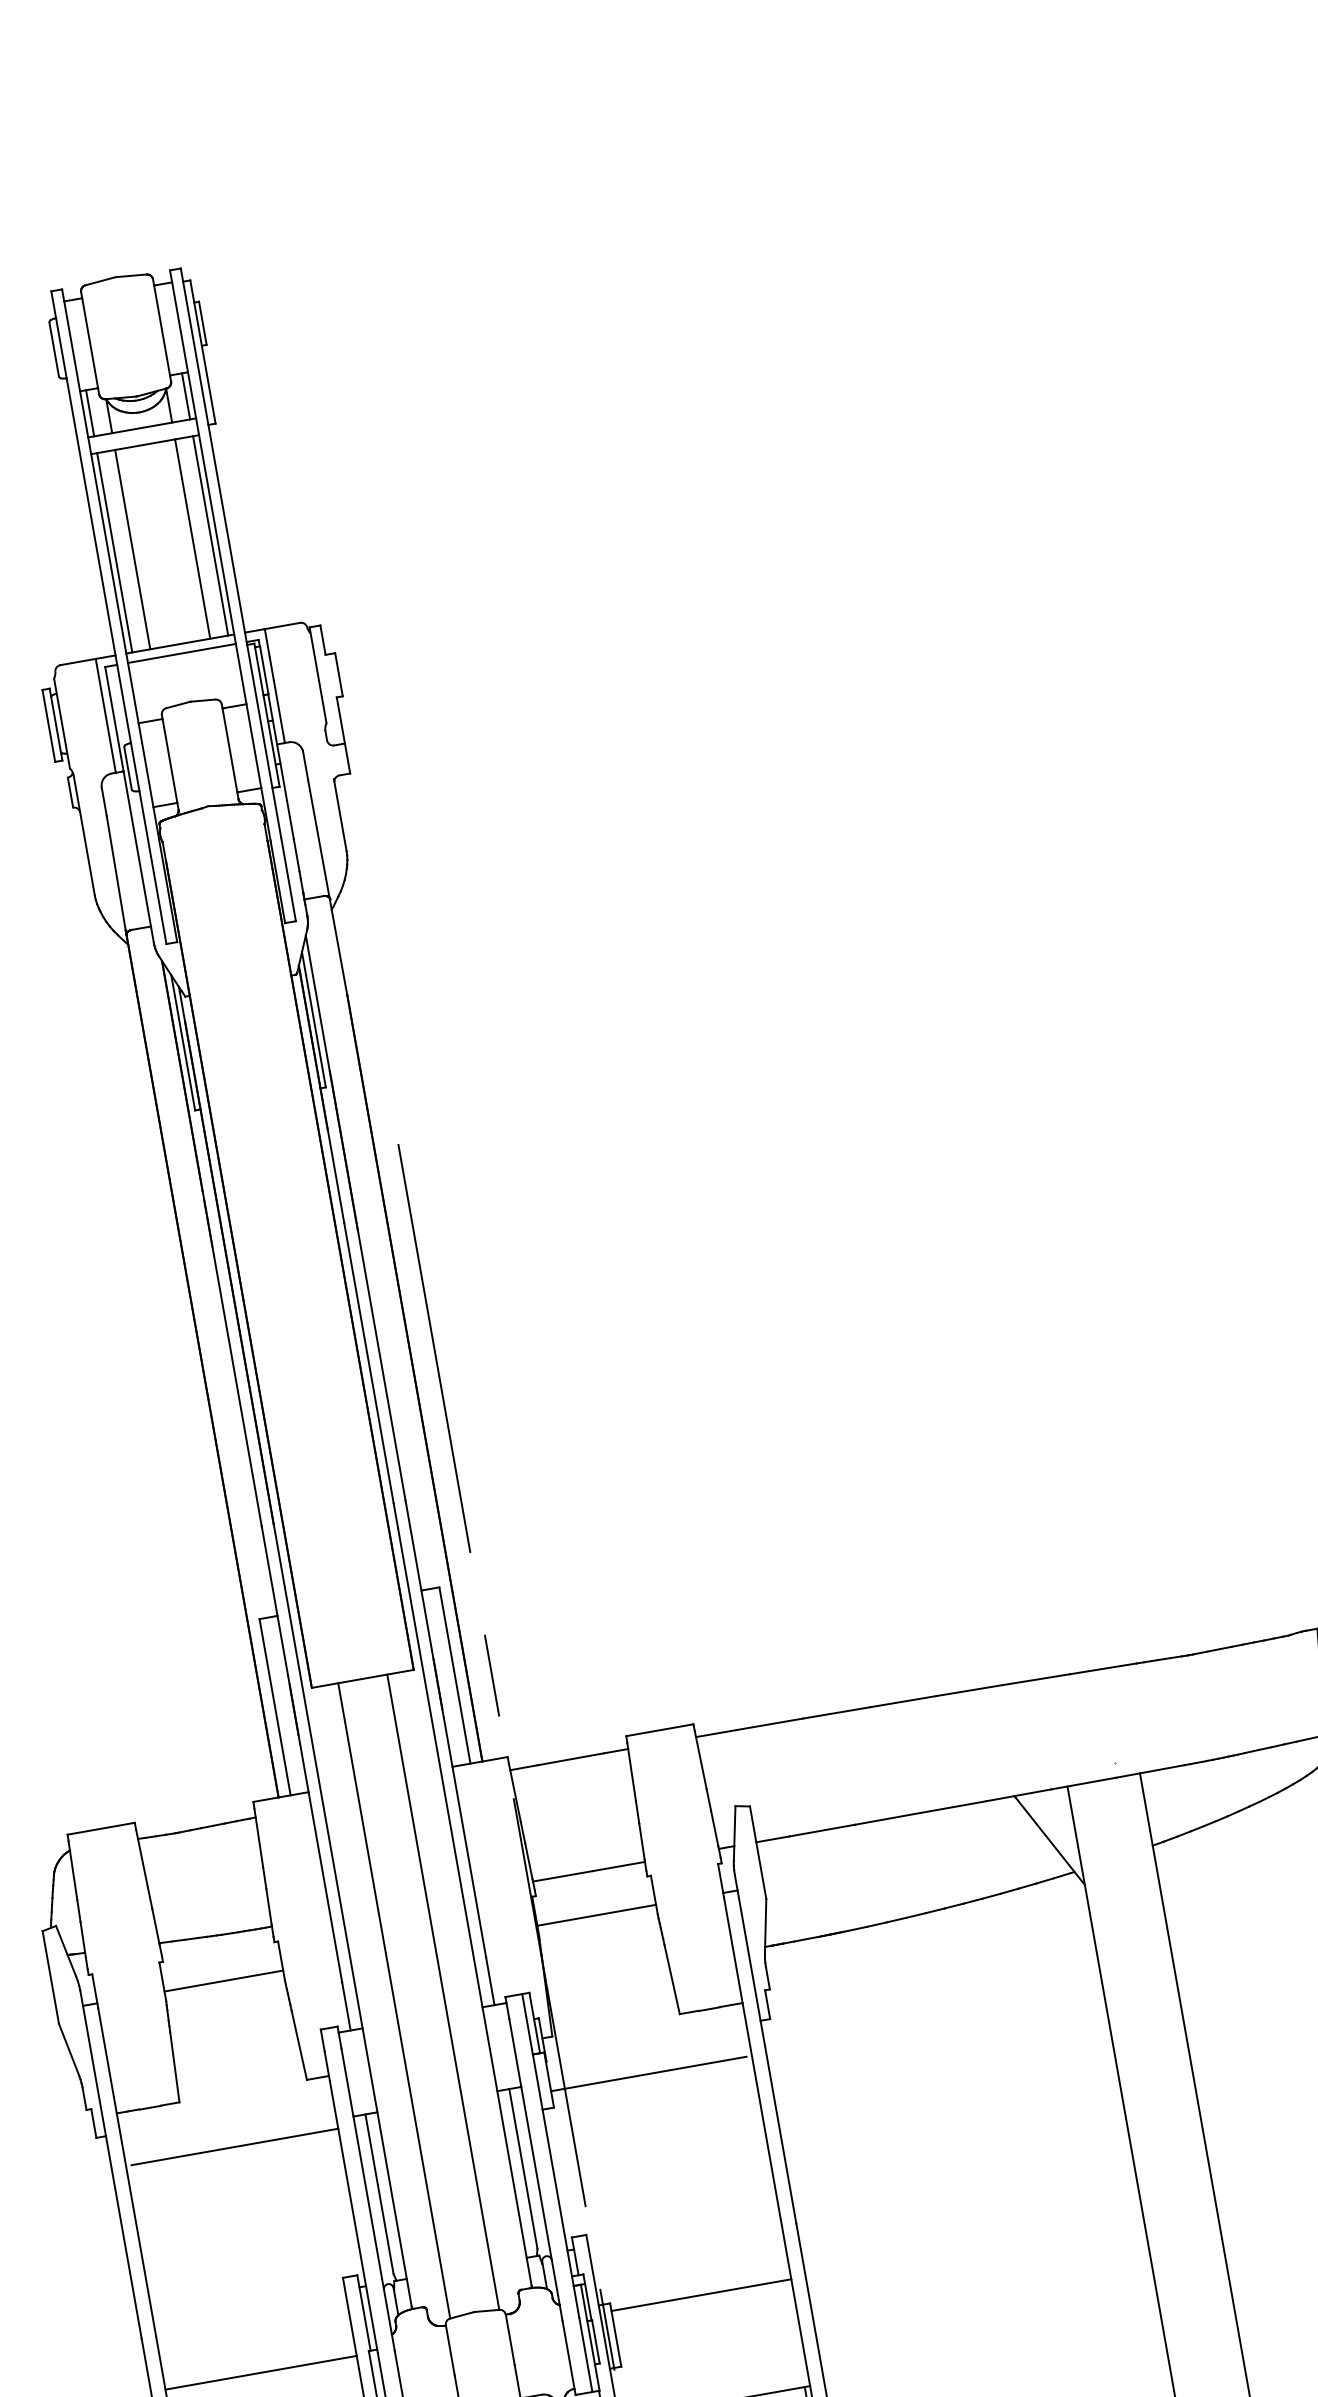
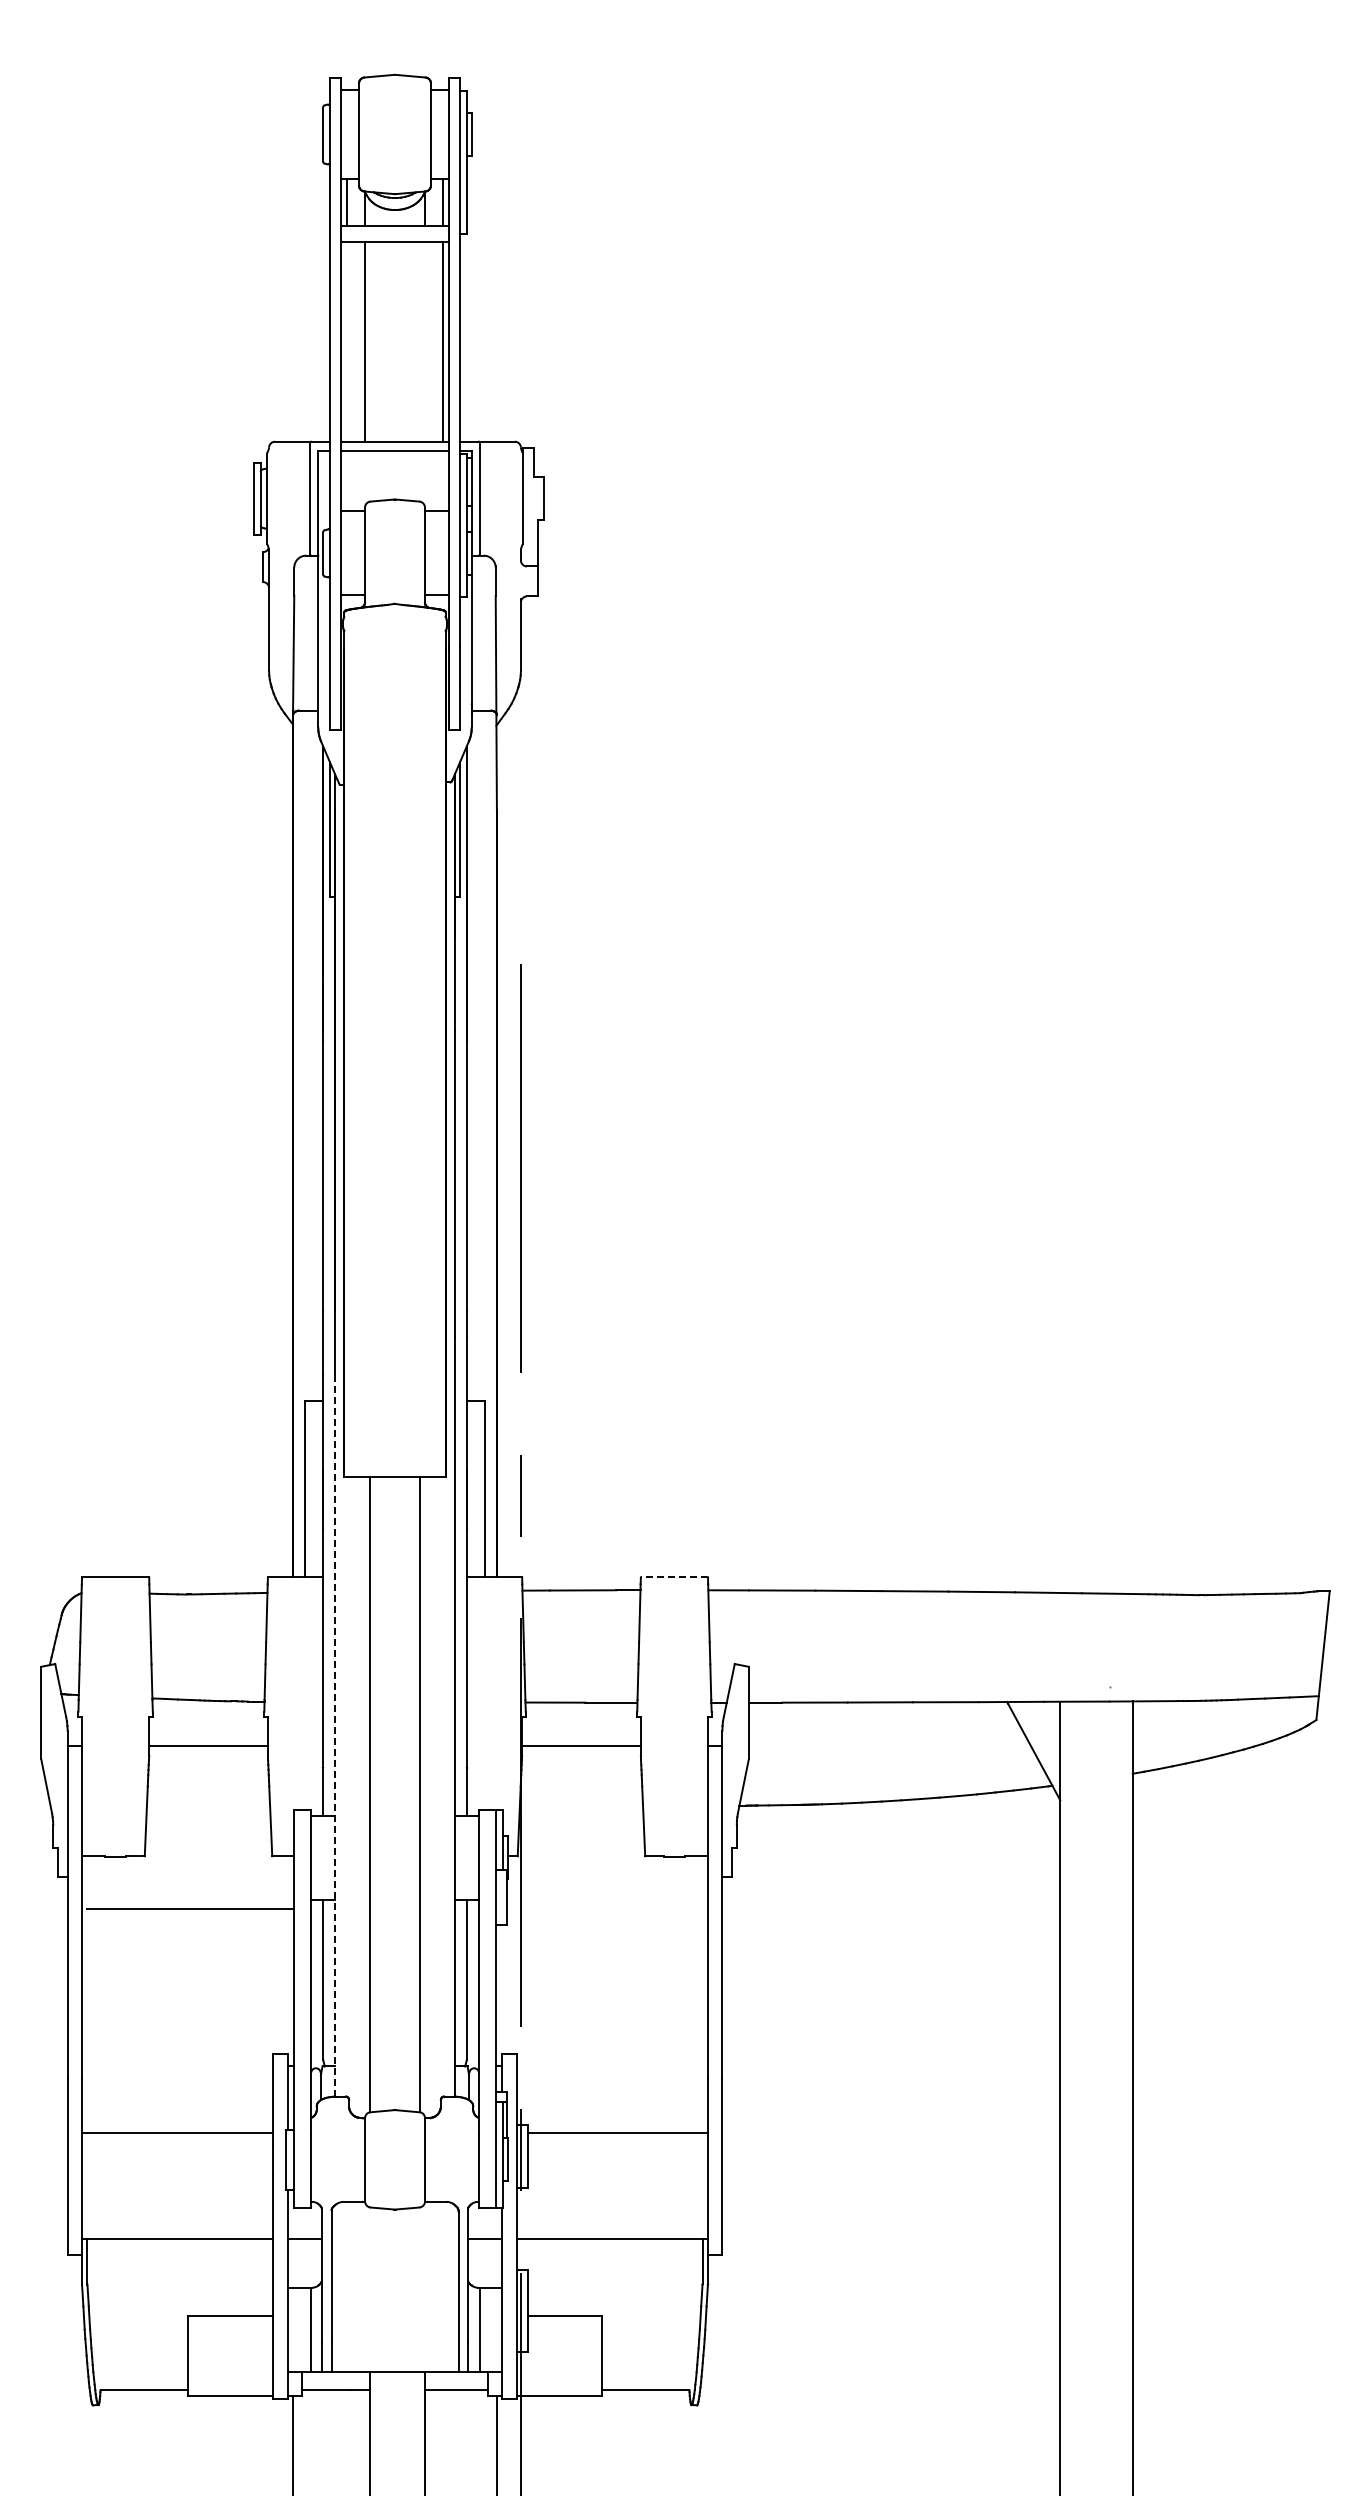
line: (192, 538) -> (424, 341), removed
line: (115, 552) -> (347, 341), removed
line: (659, 1730) -> (674, 1577), solid -> dashed
line: (348, 1946) -> (335, 1734), solid -> dashed
line: (648, 2074) -> (604, 1909), removed

